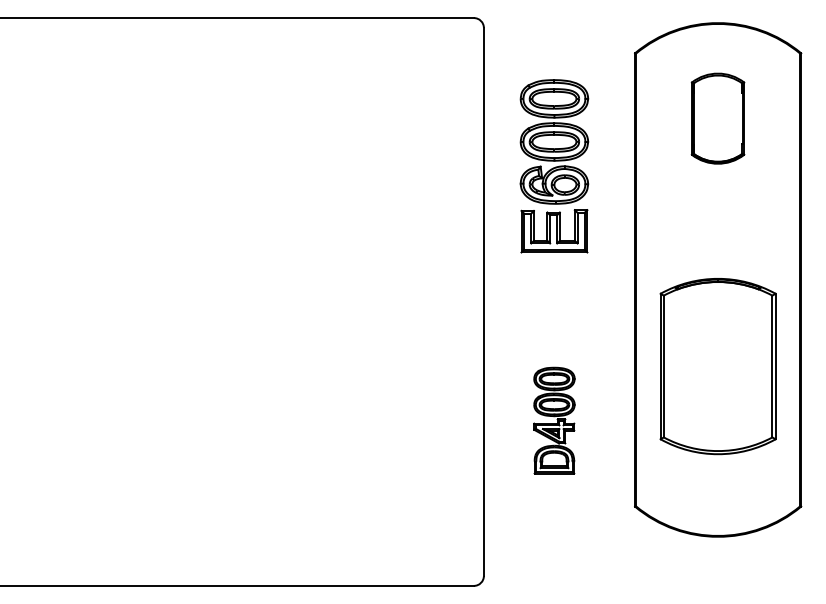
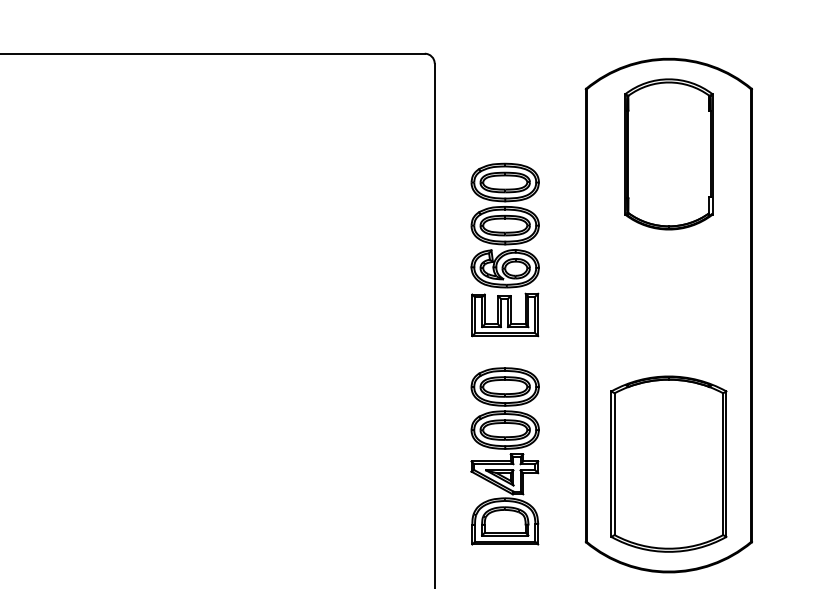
part: (717, 118) -> (668, 154), size x1.67
part: (554, 166) -> (505, 250), moved
part: (717, 366) -> (668, 464), moved
part: (554, 420) -> (505, 456), size x1.67

